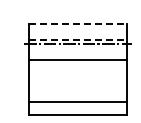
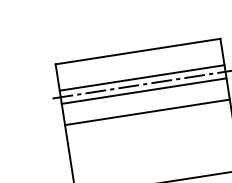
line: (78, 24) -> (138, 51), dashed -> solid
line: (78, 39) -> (142, 77), dashed -> solid
line: (77, 47) -> (143, 91), added

